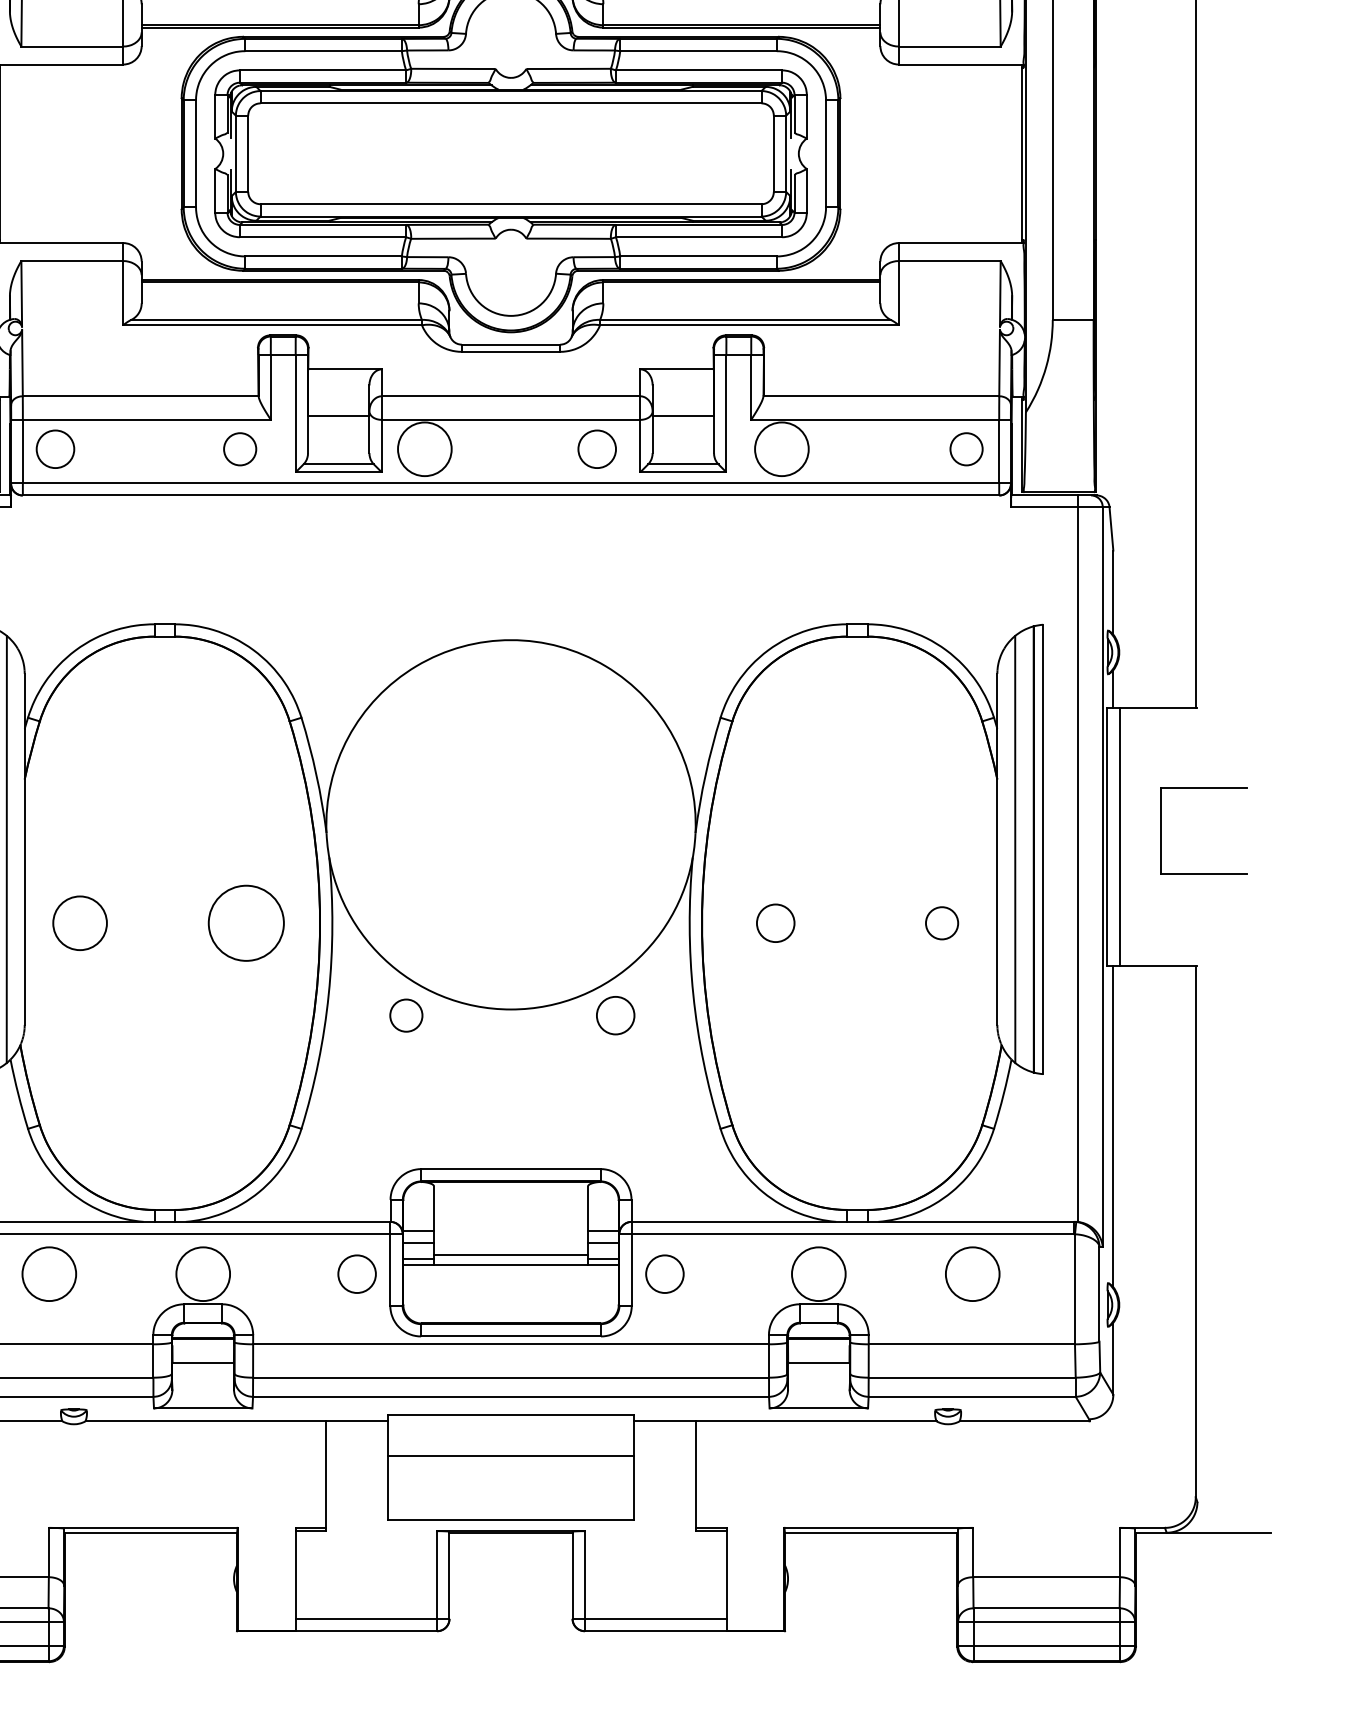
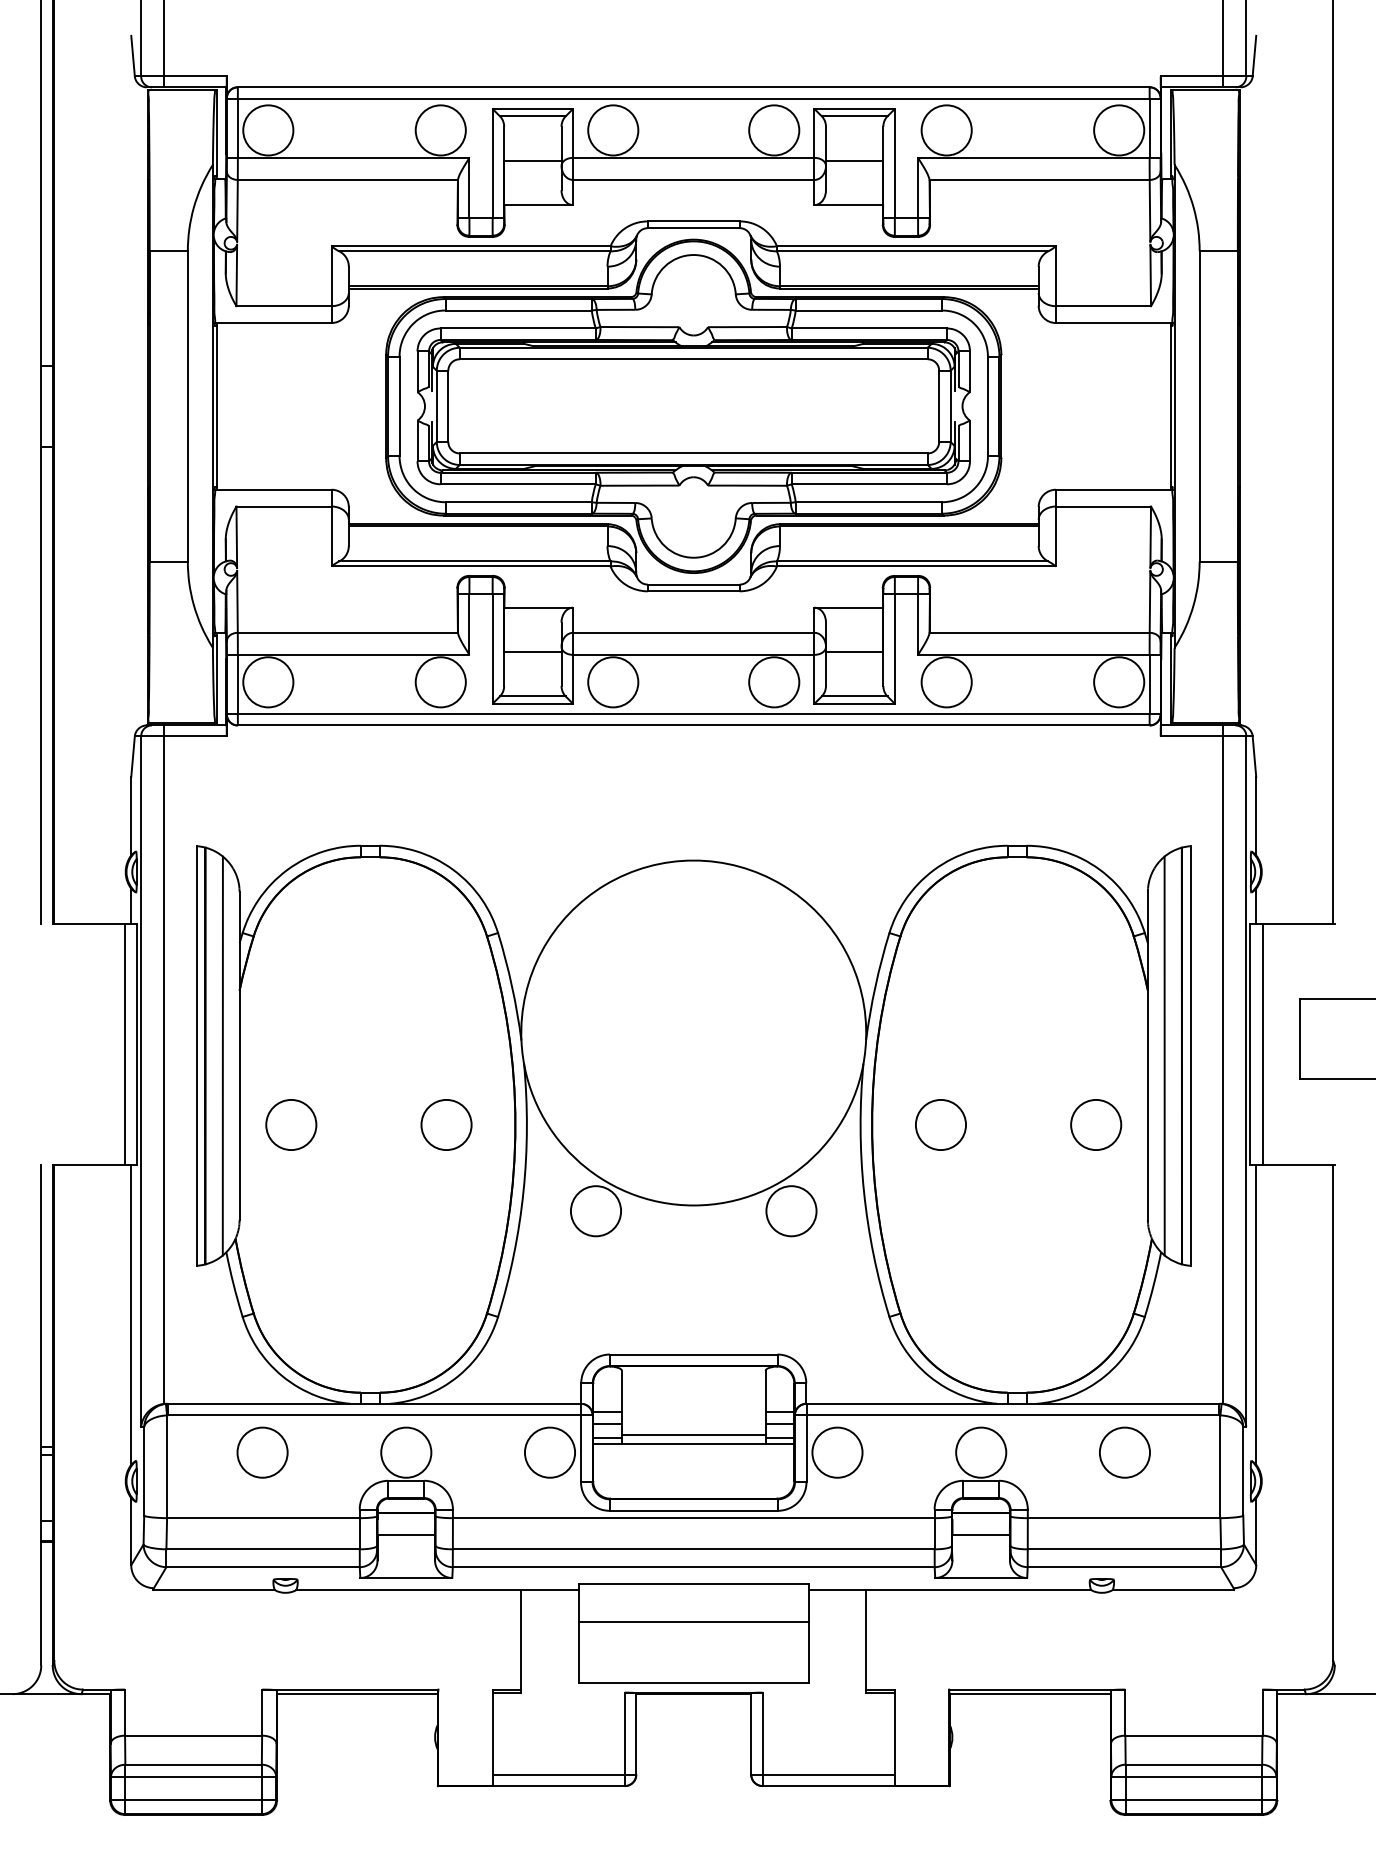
circle: (55, 449) -> (268, 682), size x1.43
circle: (239, 449) -> (440, 682), size x1.67
circle: (597, 449) -> (774, 682), size x1.43
circle: (966, 449) -> (1119, 682), size x1.67
circle: (246, 922) -> (446, 1124), size x0.71
circle: (775, 922) -> (940, 1124), size x1.43
circle: (942, 922) -> (1096, 1124), size x1.67
circle: (405, 1015) -> (595, 1211), size x1.67
circle: (615, 1015) -> (791, 1211), size x1.43
circle: (356, 1274) -> (549, 1452), size x1.43
circle: (664, 1274) -> (837, 1452), size x1.43

